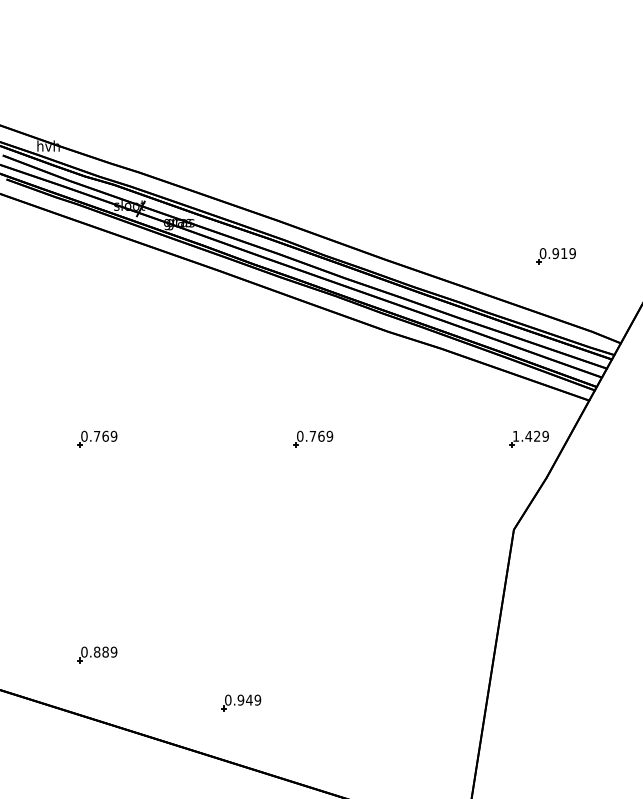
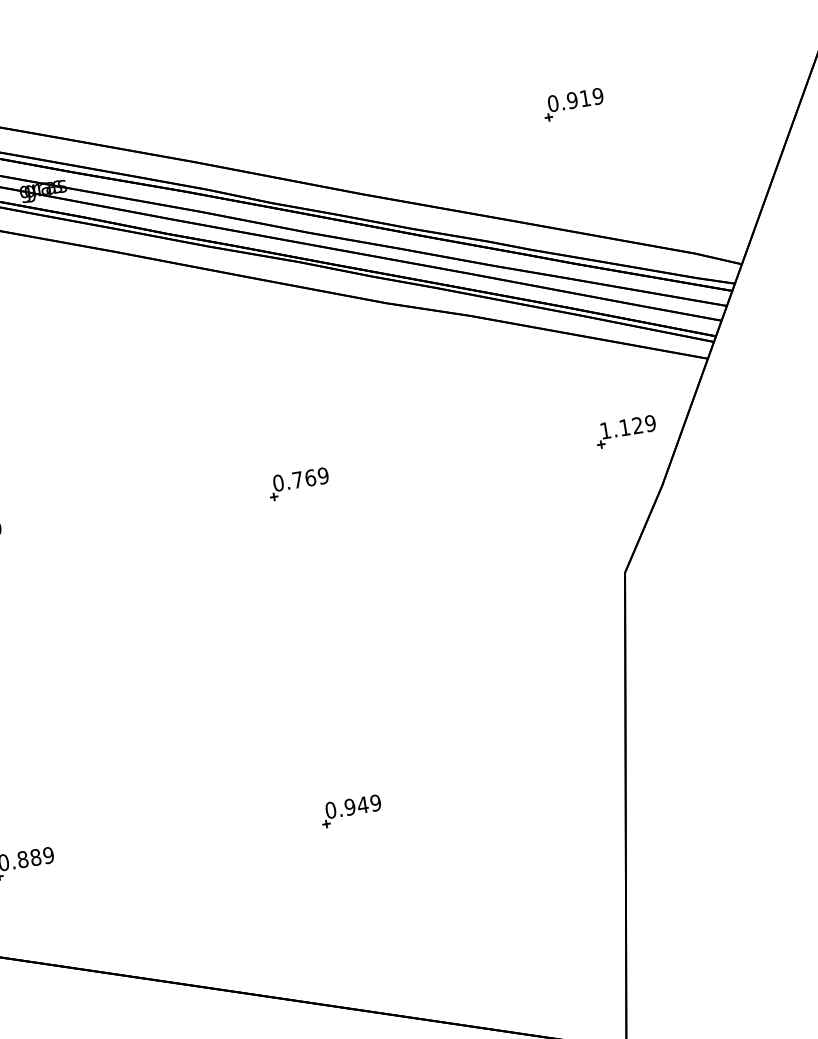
part: (555, 256) -> (572, 105), moved
text: (528, 436) -> (624, 427), 1.429 -> 1.129
part: (241, 702) -> (351, 810), moved

